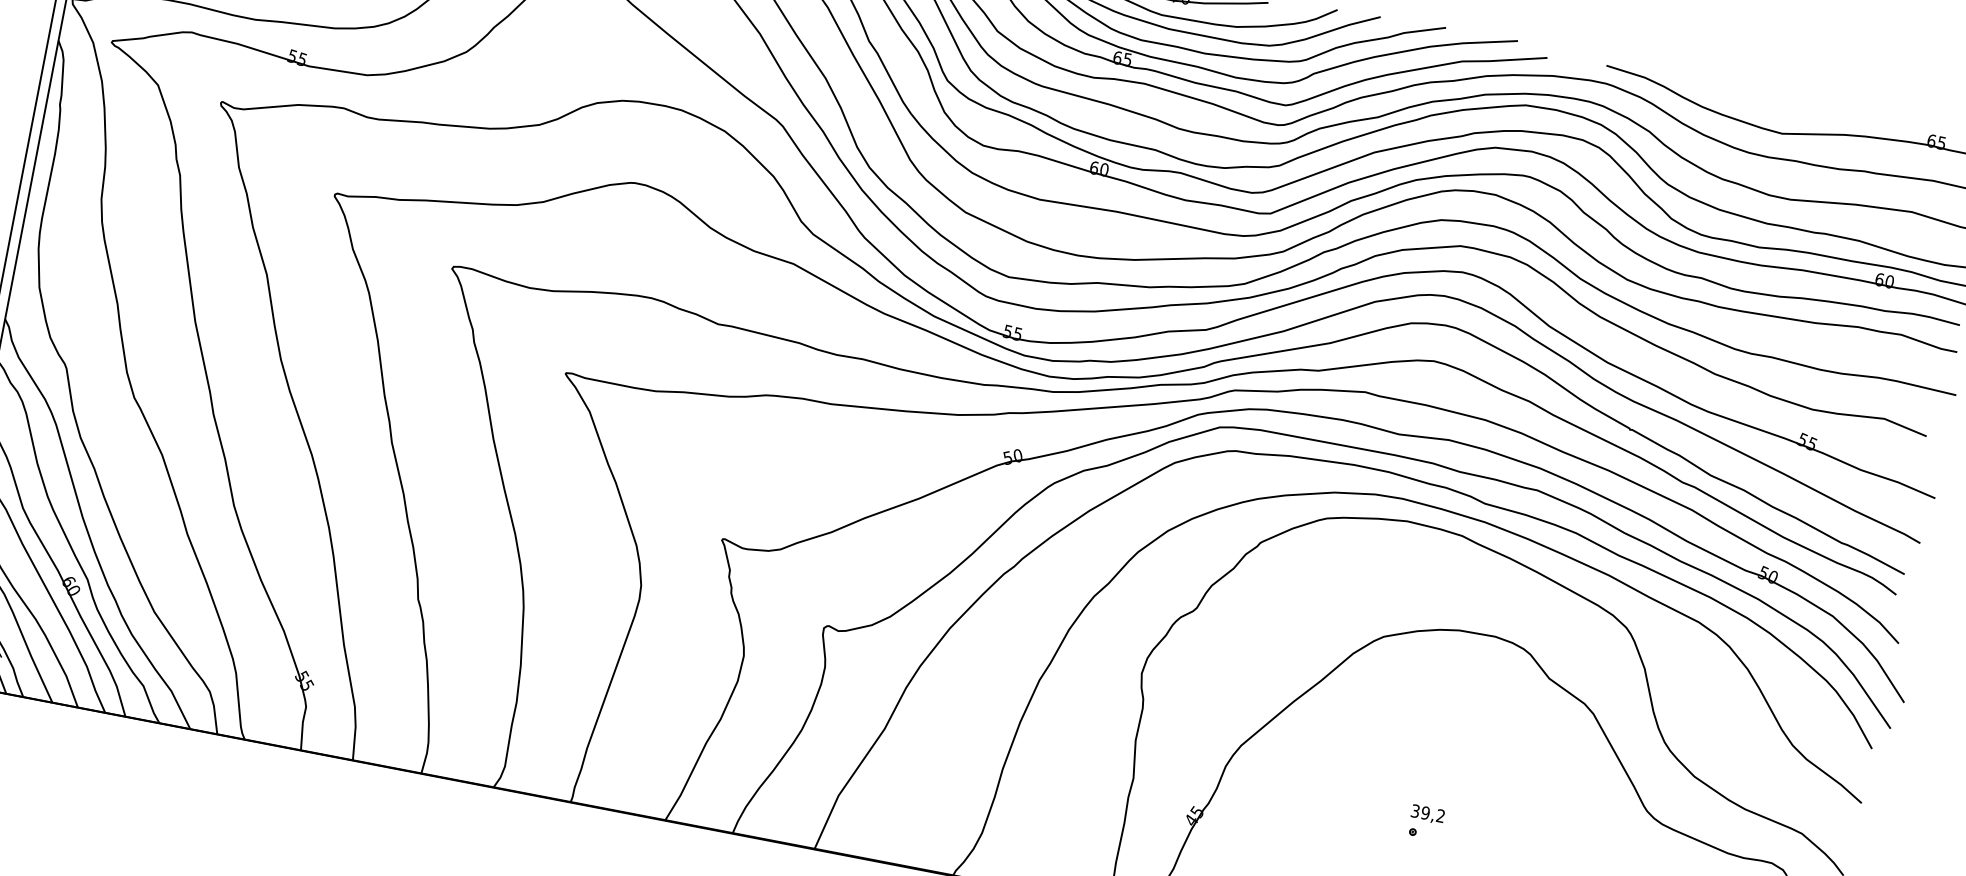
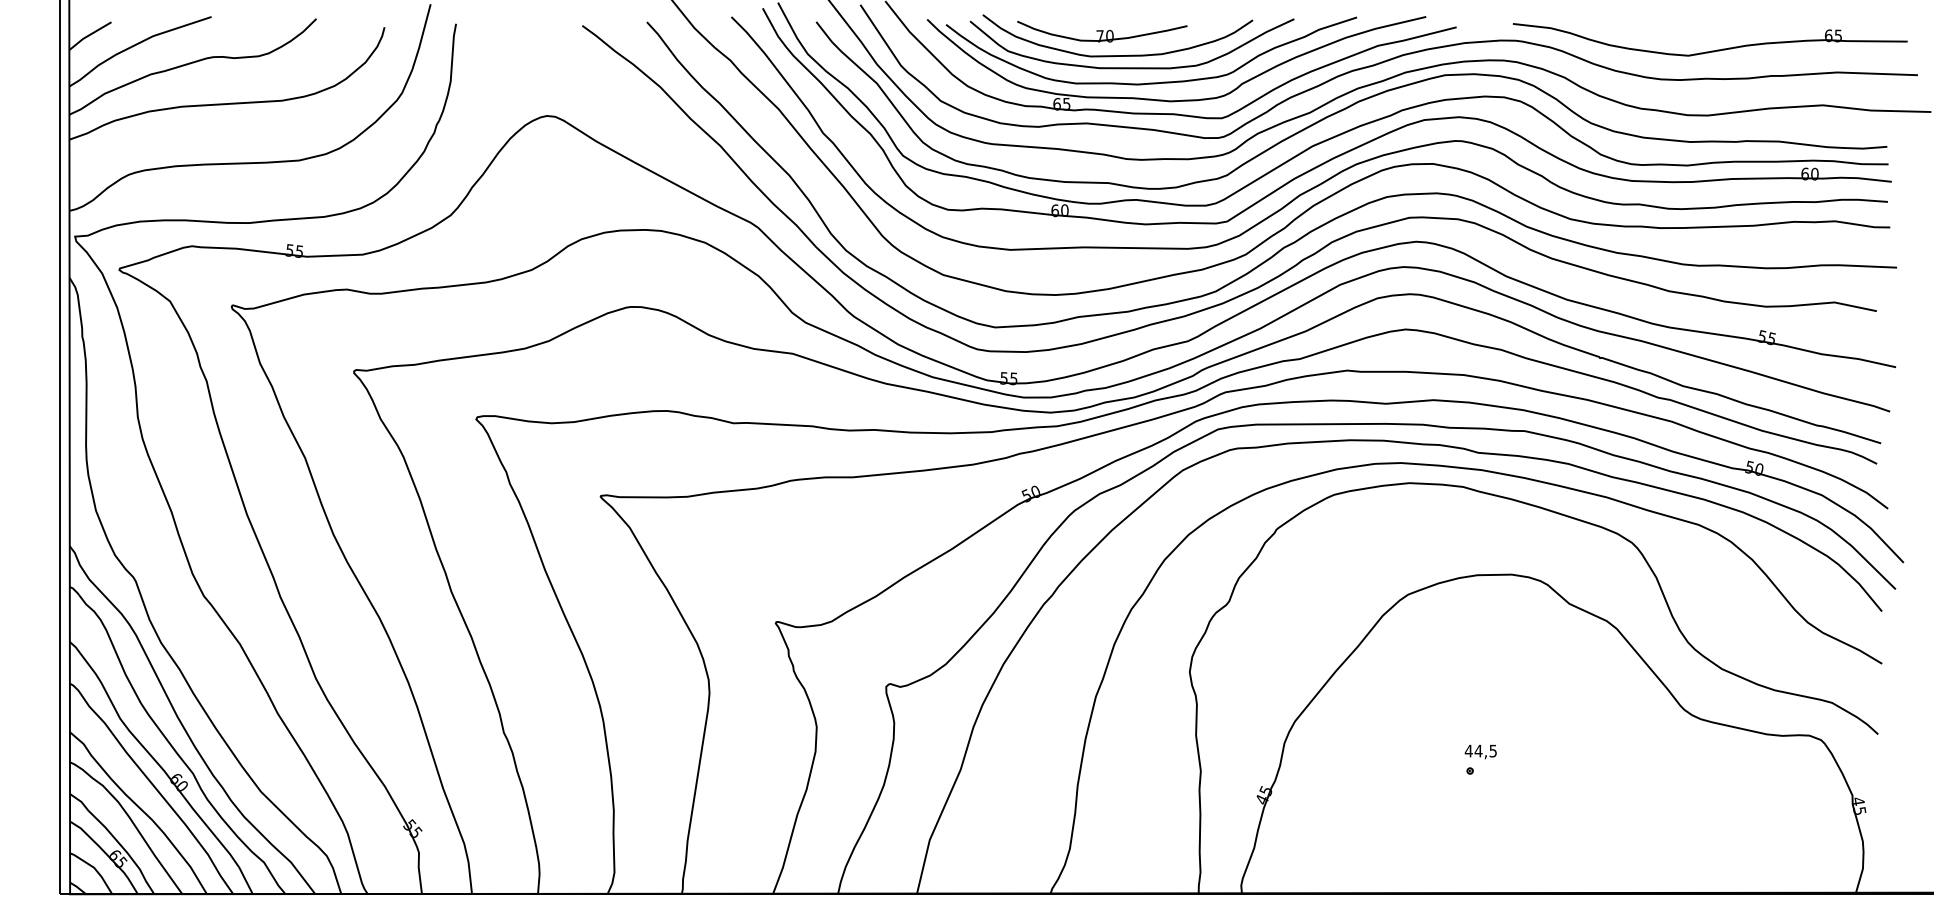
text: (1427, 812) -> (1480, 750), 39,2 -> 44,5

